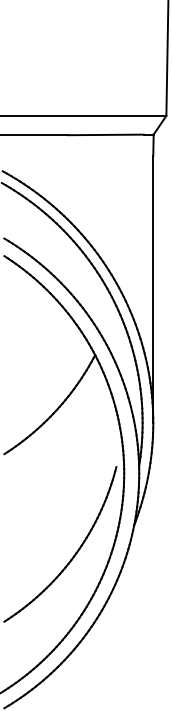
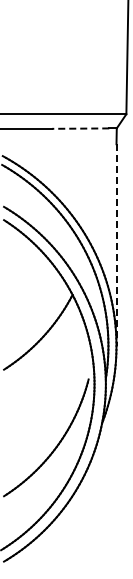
line: (105, 134) -> (80, 128), solid -> dashed
line: (153, 289) -> (116, 245), solid -> dashed

